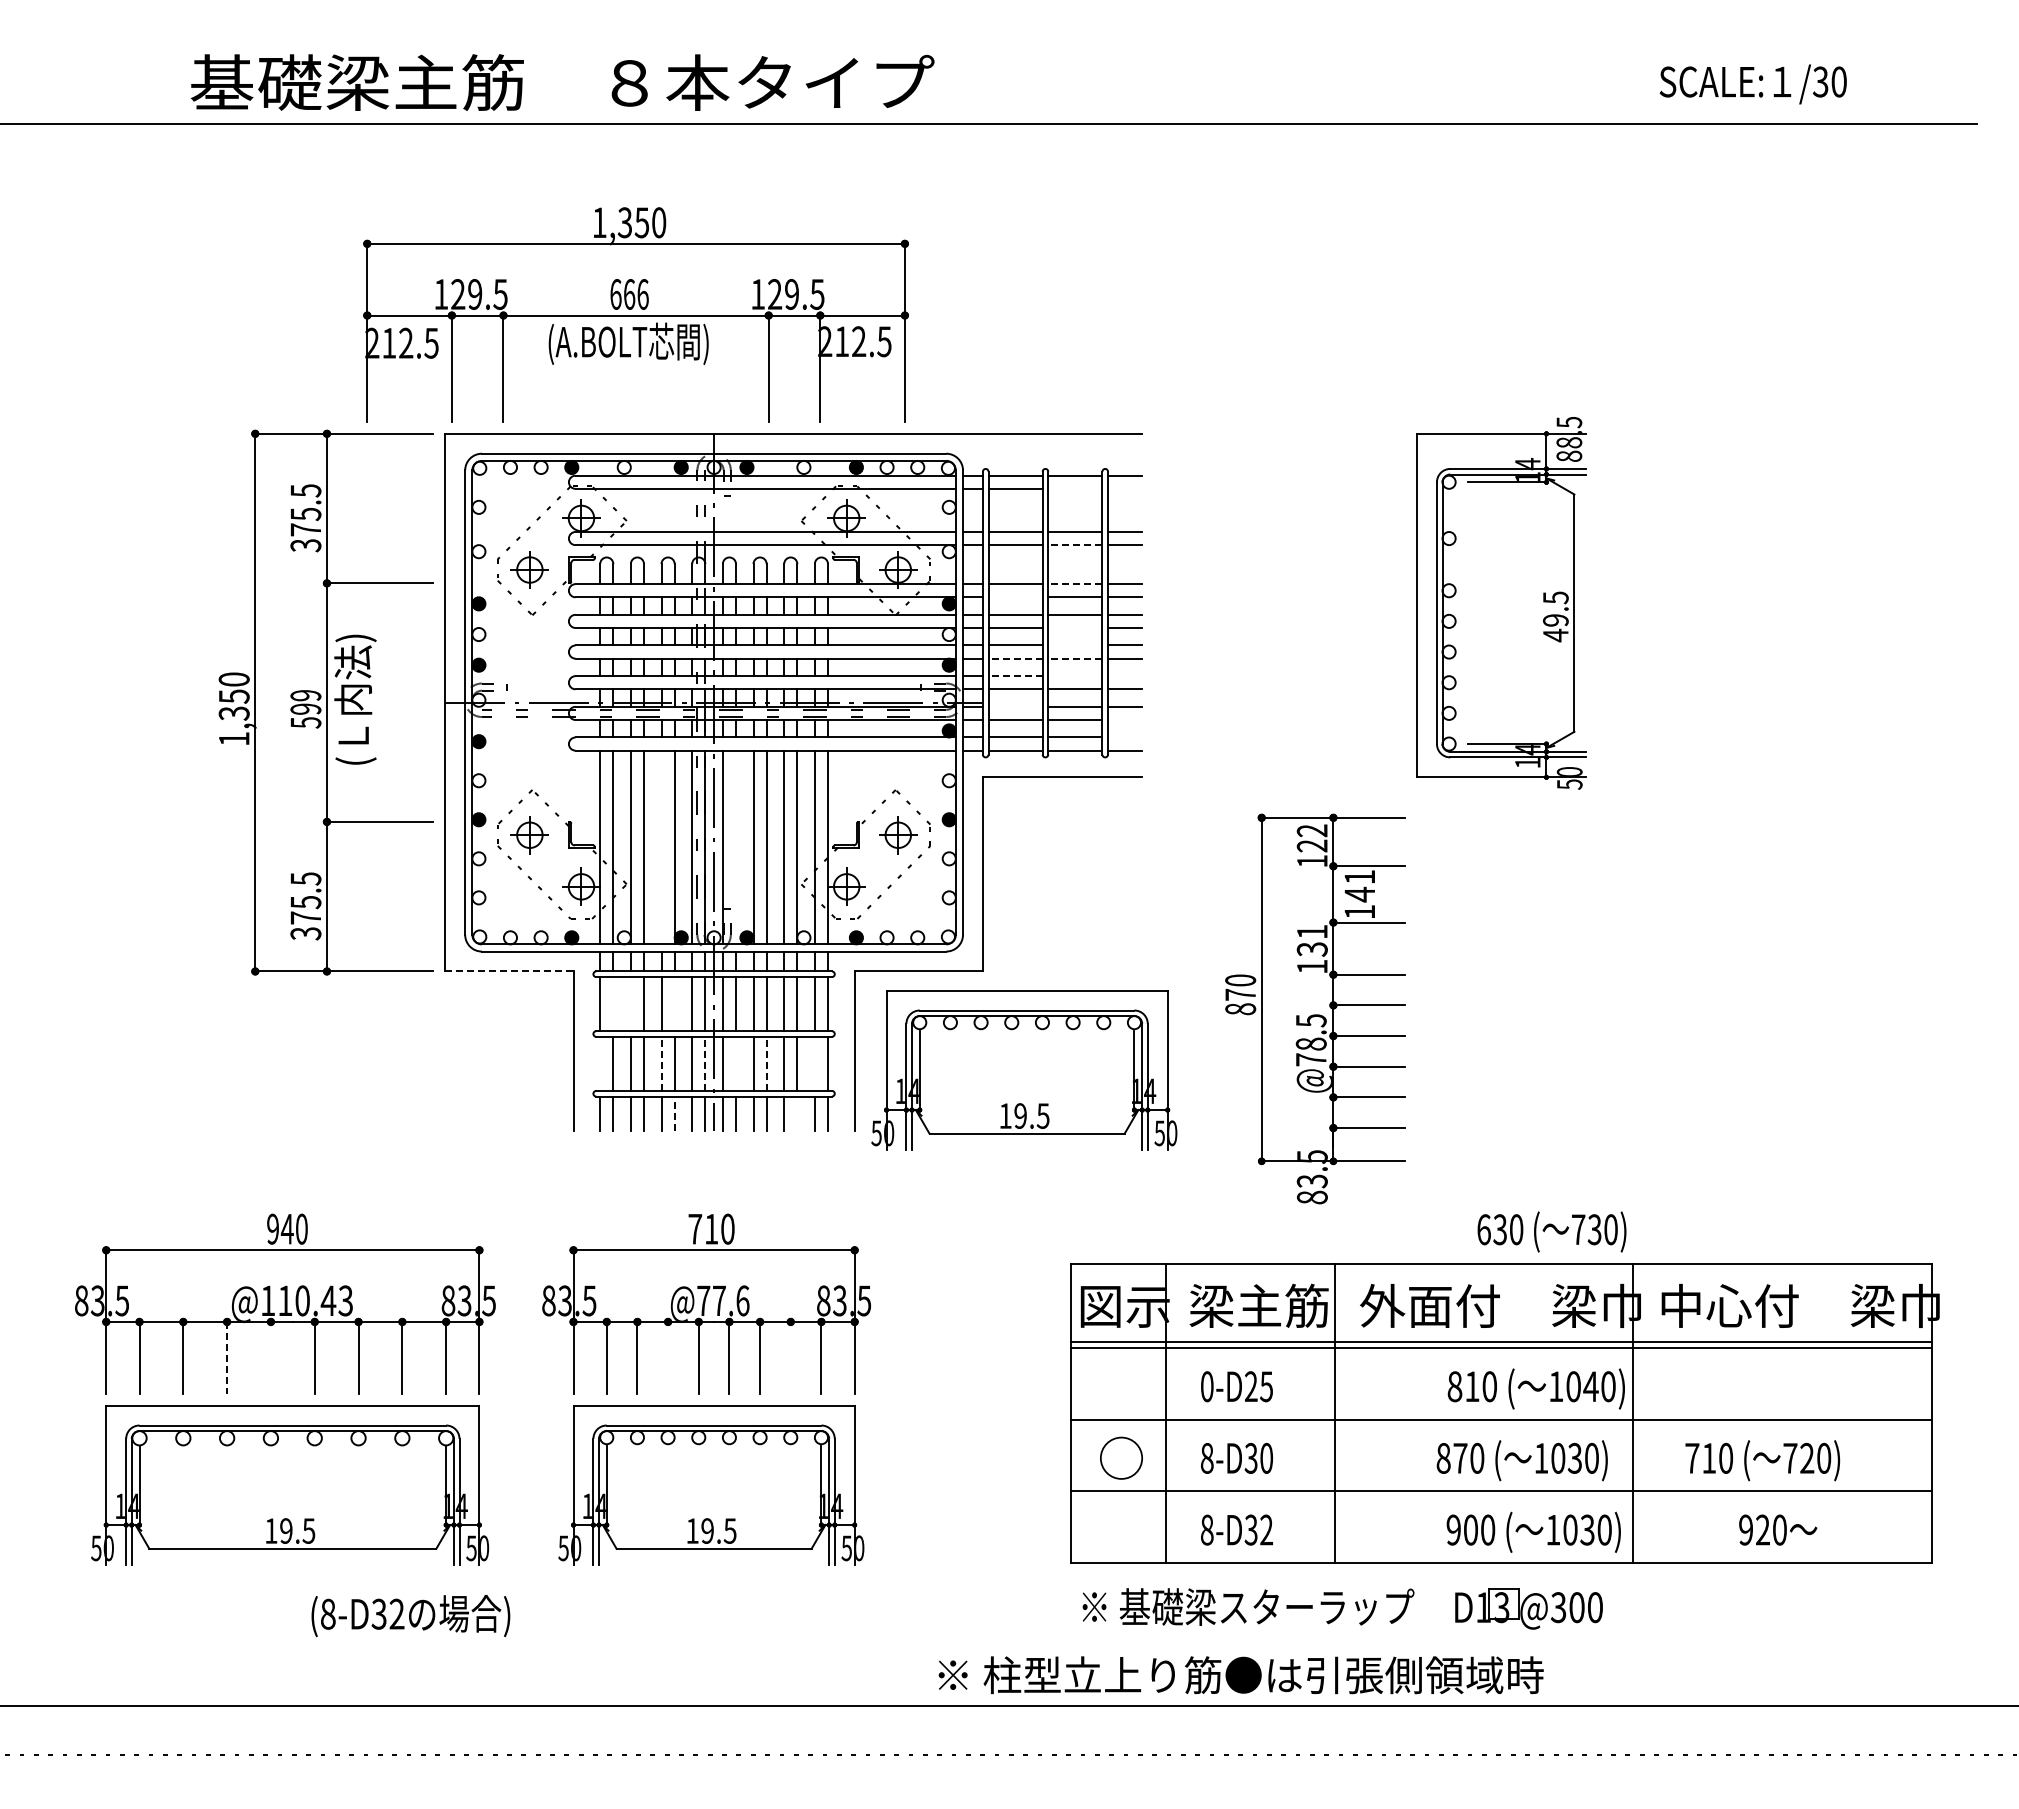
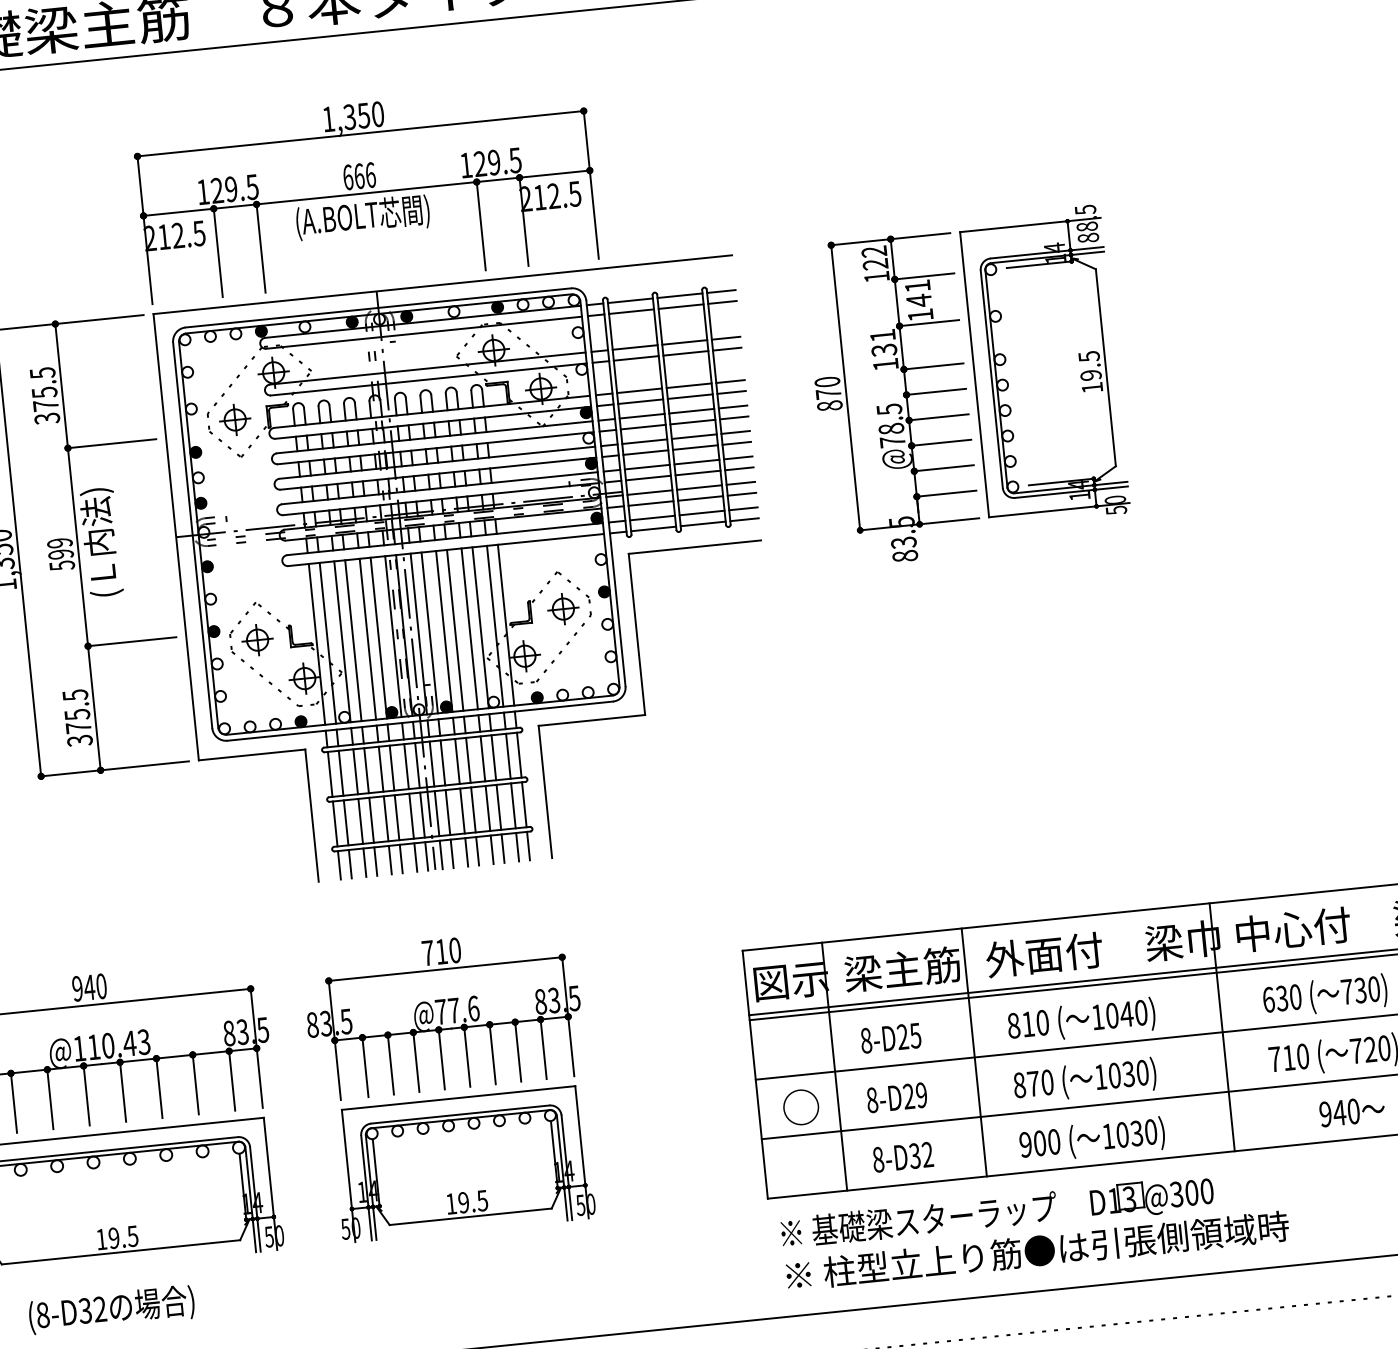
part: (635, 314) -> (366, 192), moved
line: (1075, 488) -> (681, 306), added
line: (1124, 488) -> (721, 302), added
line: (1074, 545) -> (685, 353), dashed -> solid
line: (1074, 584) -> (688, 386), dashed -> solid
line: (1015, 597) -> (640, 401), added
line: (1075, 627) -> (692, 421), added
text: (1555, 635) -> (1092, 387), 49.5 -> 19.5
line: (1075, 645) -> (694, 436), added
line: (1015, 658) -> (645, 452), dashed -> solid
line: (1074, 658) -> (694, 447), dashed -> solid
line: (1015, 676) -> (647, 467), dashed -> solid
line: (1075, 676) -> (697, 462), added
line: (1124, 676) -> (737, 458), added
line: (1015, 706) -> (649, 492), added
line: (1124, 719) -> (741, 493), added
line: (1124, 737) -> (742, 508), added
line: (661, 847) -> (367, 639), added
line: (736, 847) -> (430, 632), added
line: (509, 971) -> (252, 754), dashed -> solid
line: (613, 1004) -> (341, 773), added
line: (630, 1004) -> (355, 772), added
line: (674, 1004) -> (391, 768), added
part: (1315, 1008) -> (891, 398), moved
line: (600, 1063) -> (335, 823), added
line: (661, 1063) -> (386, 818), dashed -> solid
line: (705, 1063) -> (422, 814), dashed -> solid
line: (736, 1063) -> (448, 812), added
line: (766, 1063) -> (473, 809), dashed -> solid
line: (814, 1063) -> (513, 805), added
part: (1024, 1070) -> (687, 793), removed
line: (674, 1113) -> (401, 858), dashed -> solid
line: (797, 1113) -> (503, 848), added
text: (1551, 1231) -> (1324, 995), moved
line: (227, 1357) -> (50, 1099), dashed -> solid
line: (270, 1357) -> (86, 1095), added
line: (668, 1357) -> (416, 1061), added
line: (790, 1357) -> (517, 1051), added
text: (1207, 1386) -> (866, 1040), 0-D25 -> 8-D25
text: (1535, 1388) -> (1080, 1020), moved
text: (1258, 1458) -> (914, 1096), 8-D30 -> 8-D29
text: (1521, 1460) -> (1084, 1080), moved
text: (1762, 1529) -> (1339, 1112), 920 -> 940
text: (1533, 1531) -> (1092, 1139), moved
text: (410, 1616) -> (111, 1310), moved
text: (1240, 1675) -> (1037, 1251), moved

